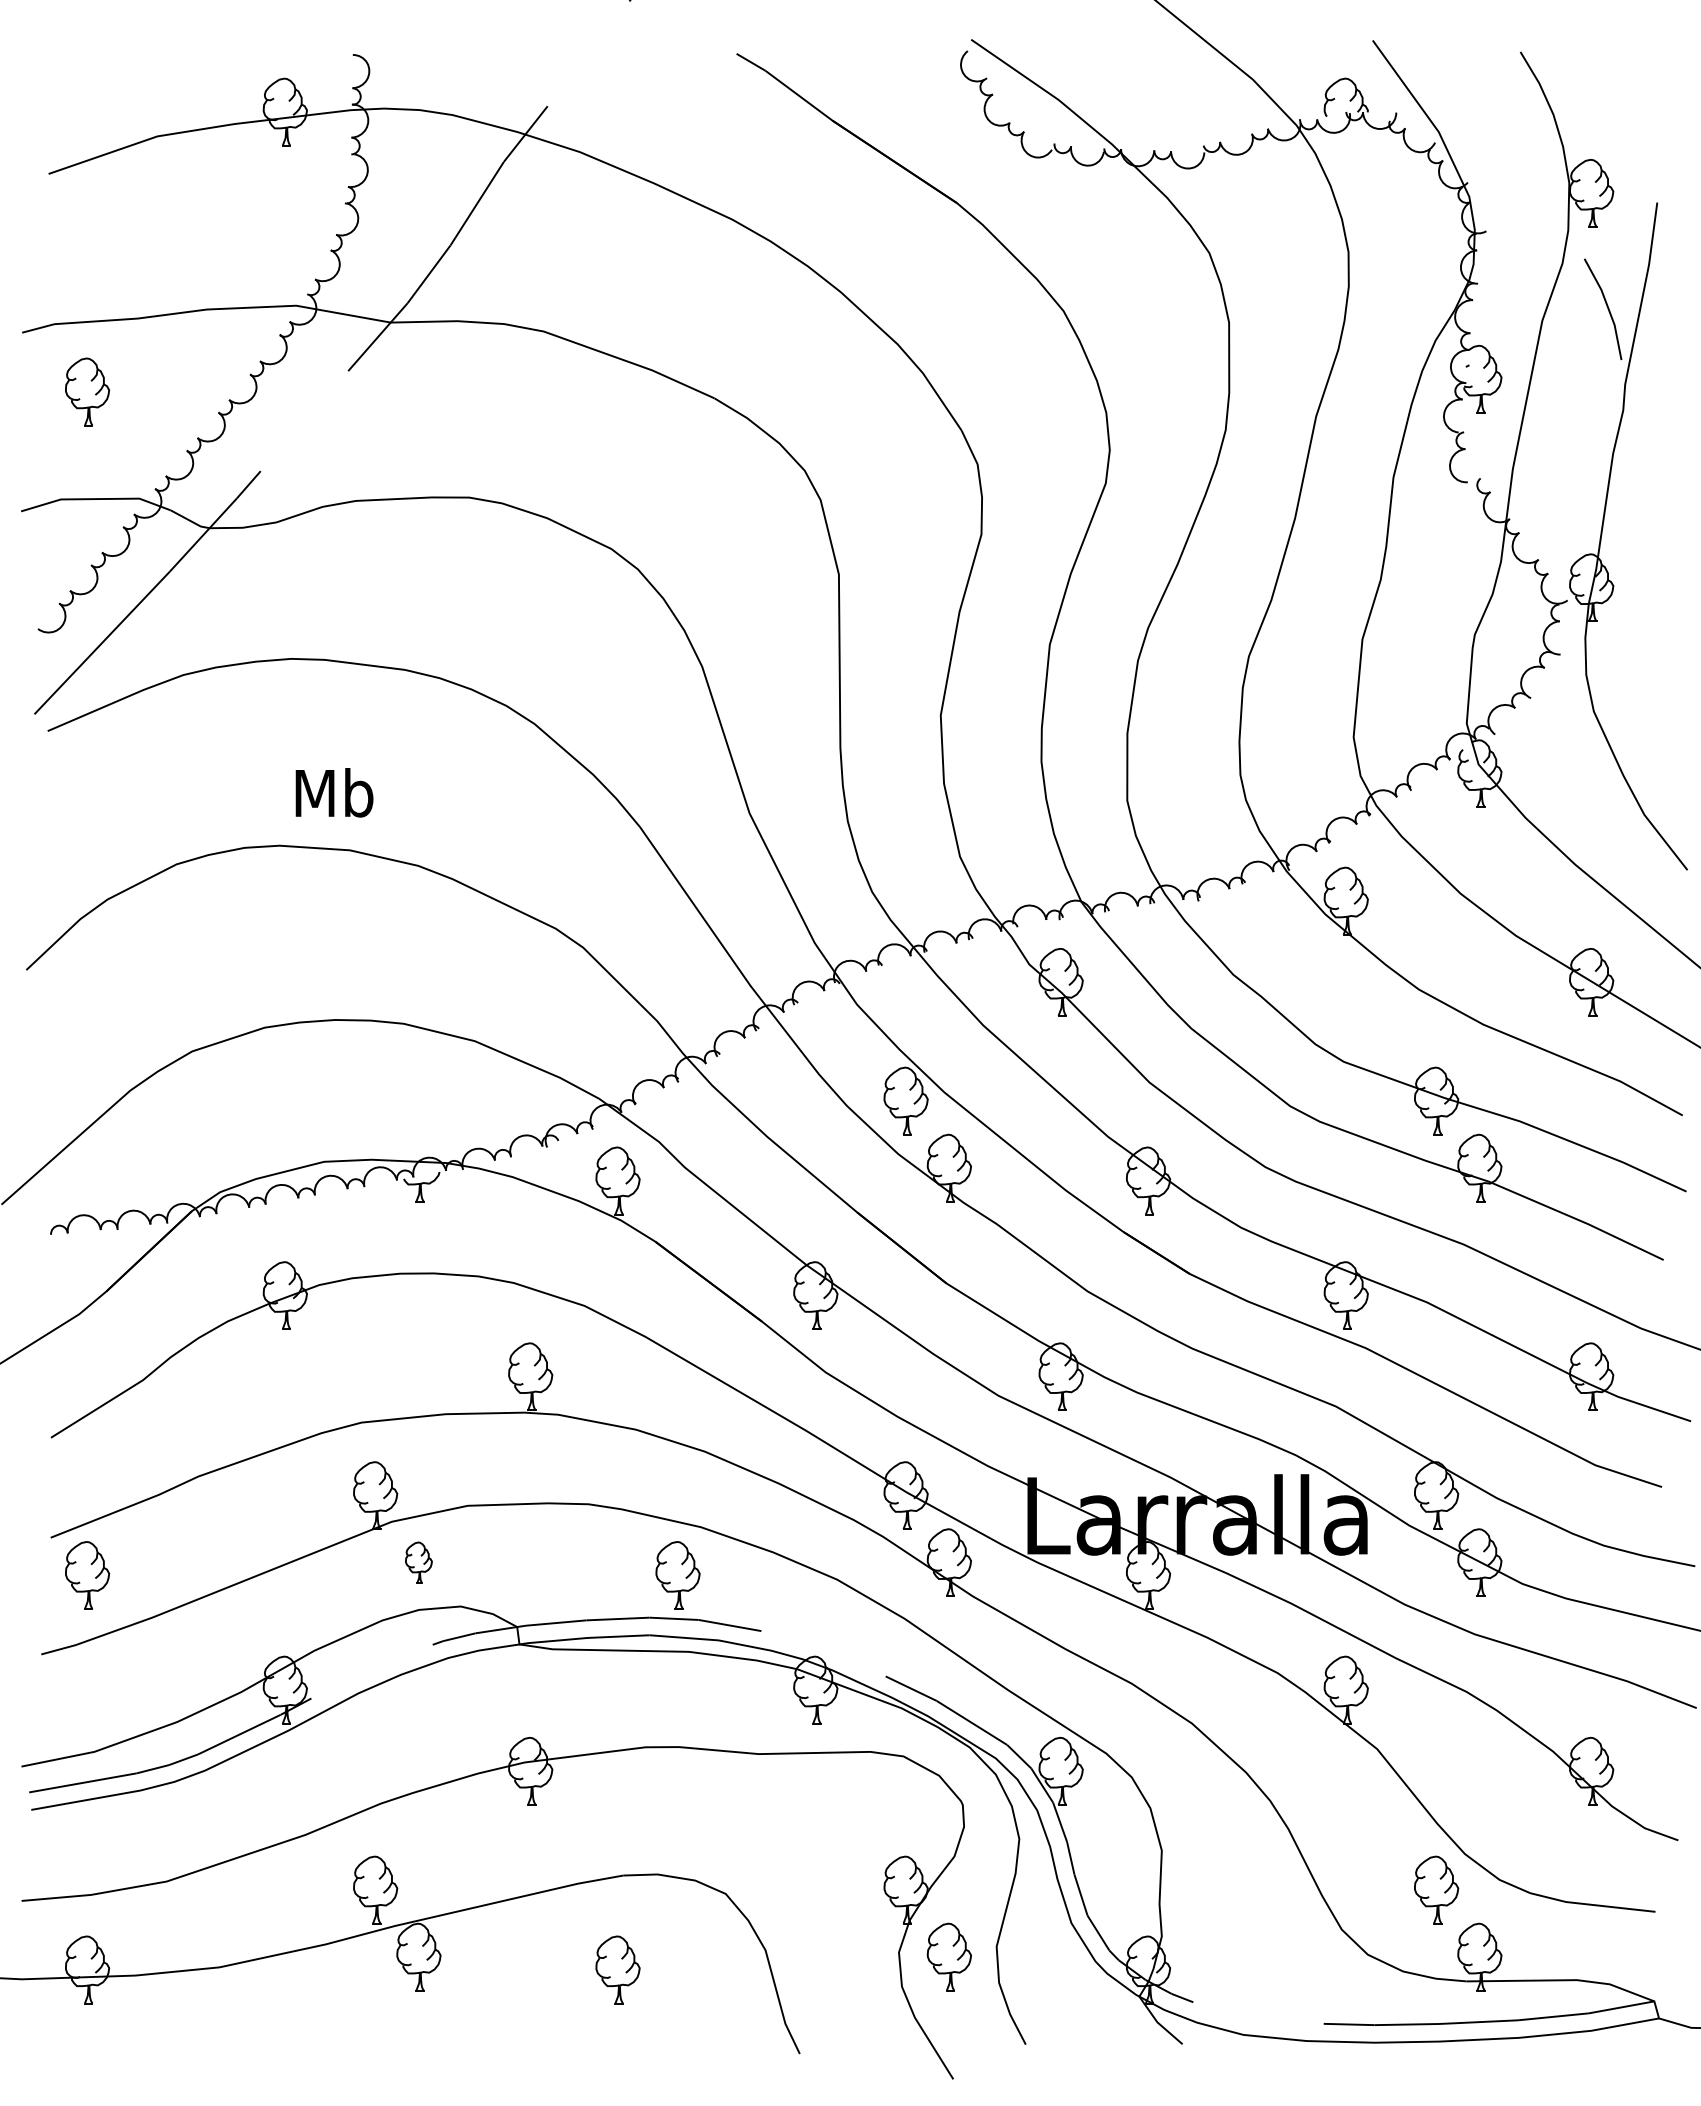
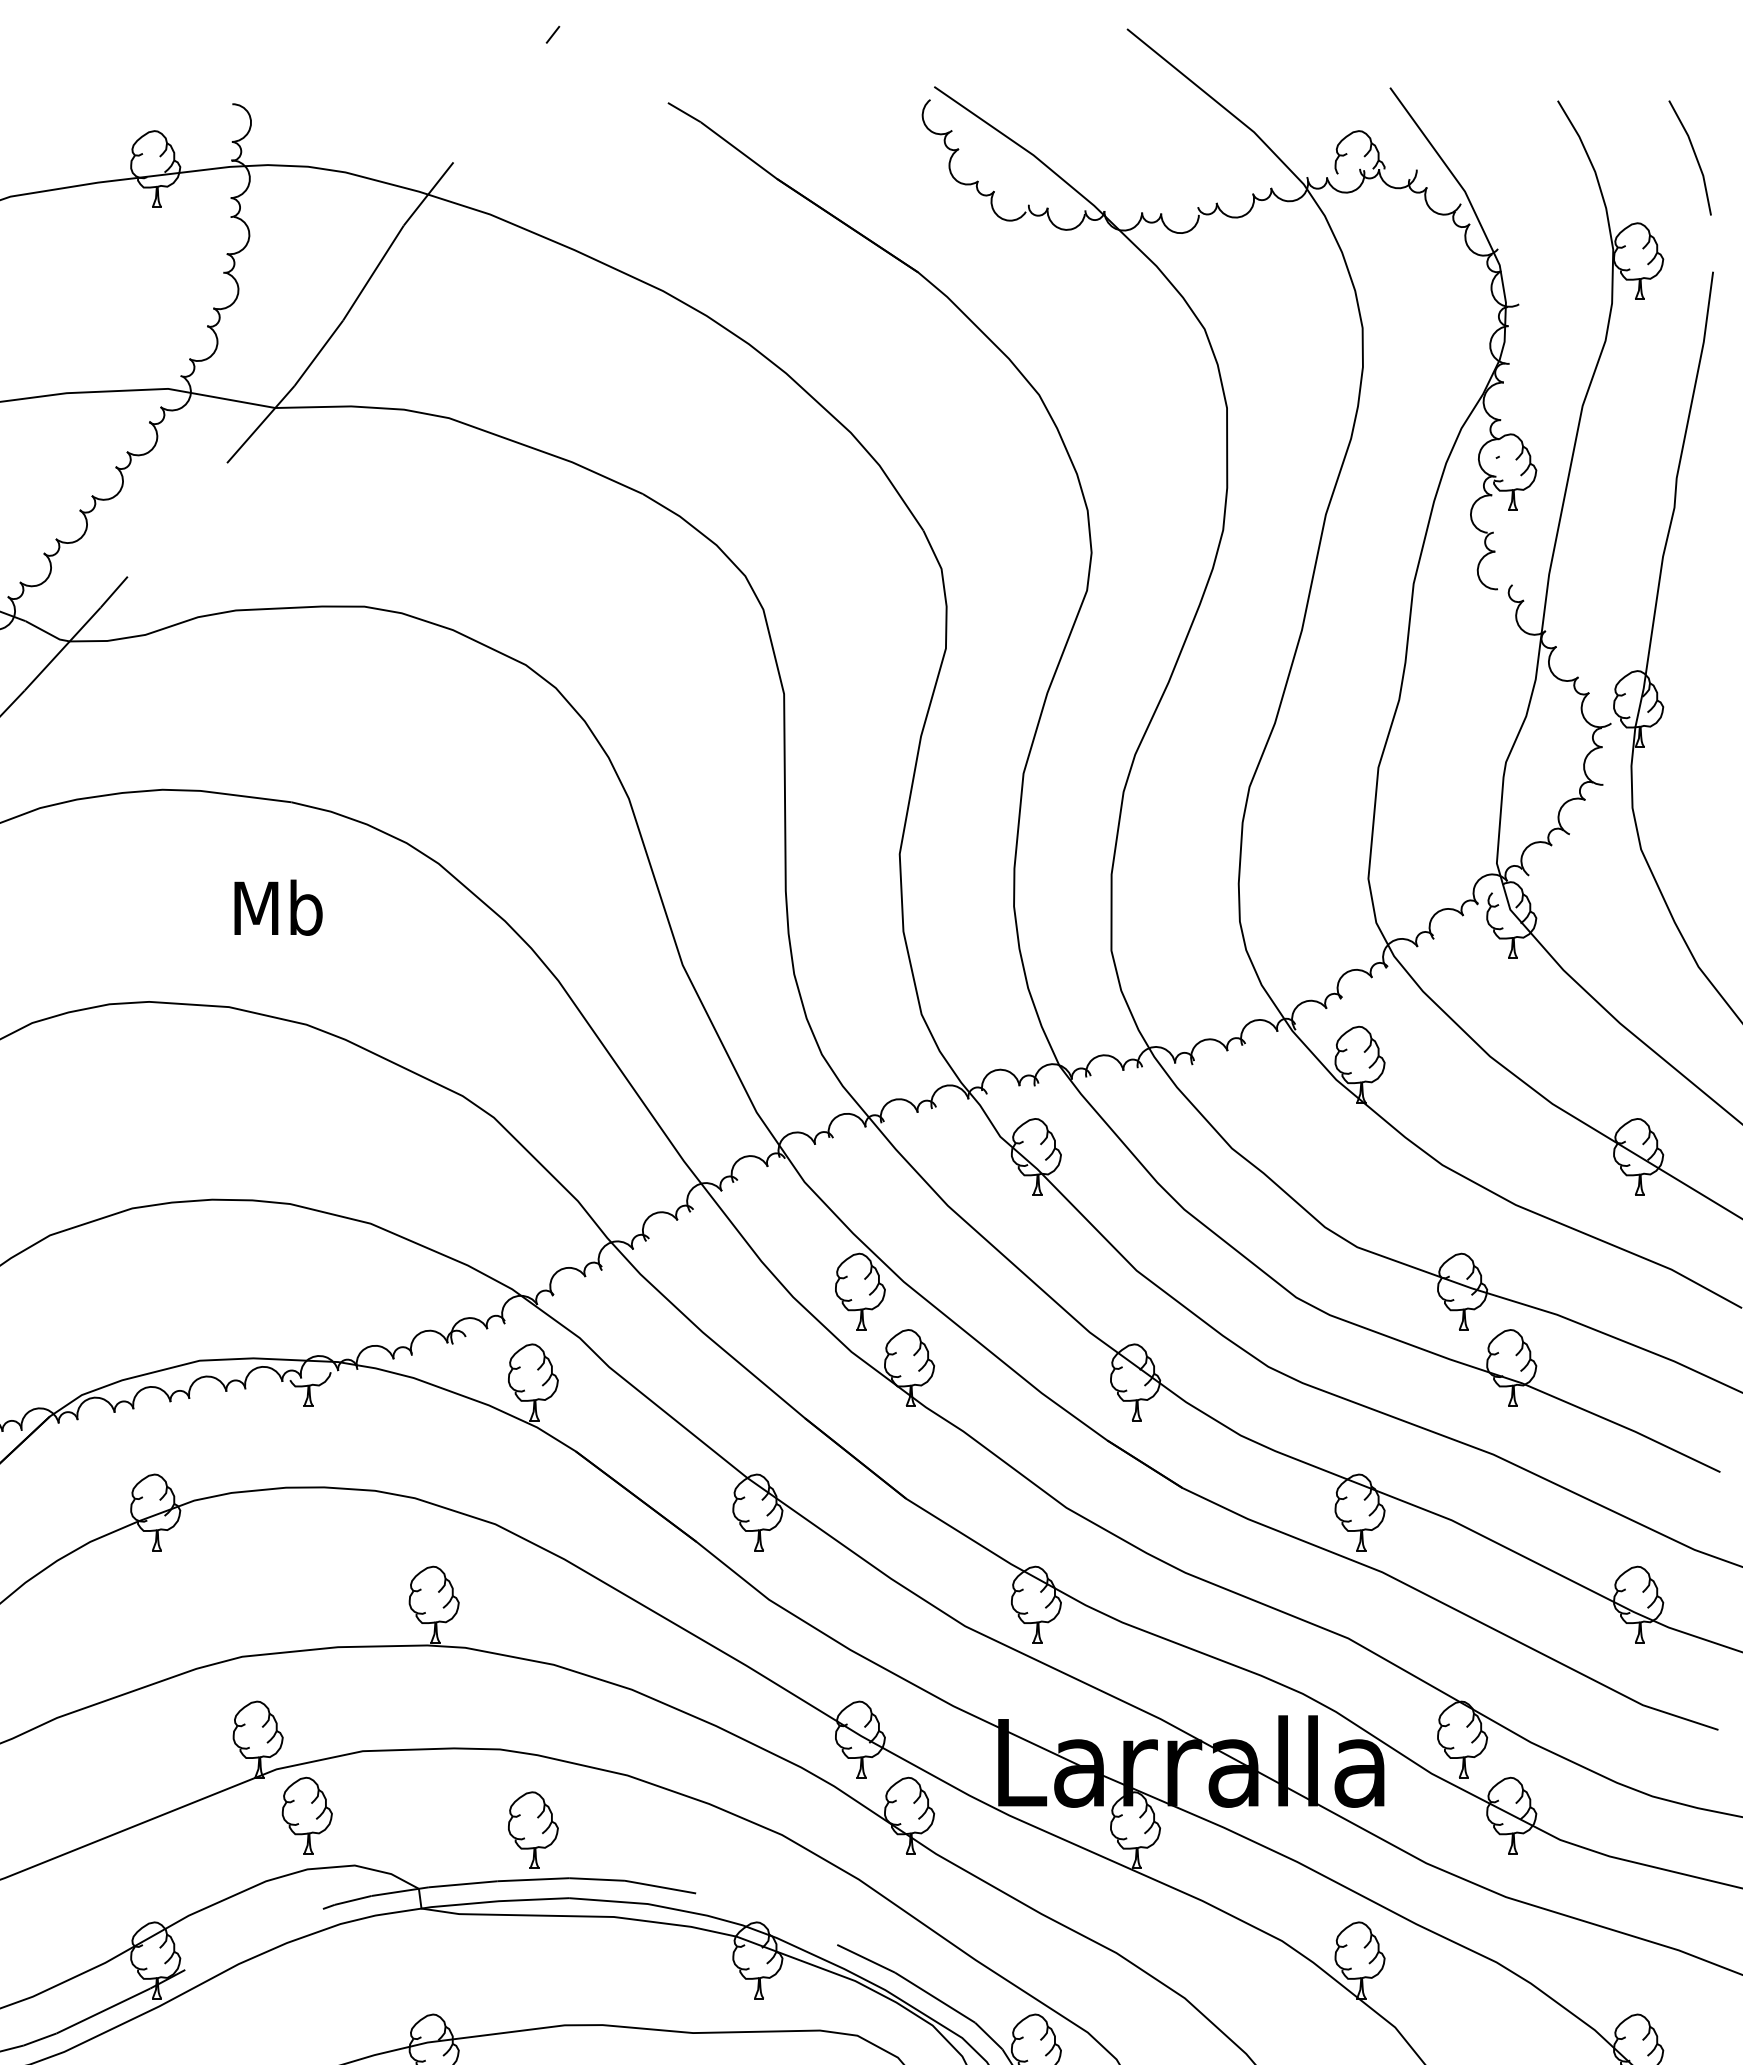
line: (1606, 306) -> (1694, 154), moved
text: (334, 792) -> (278, 907), moved
part: (418, 1562) -> (306, 1815), size x1.67
part: (677, 1575) -> (532, 1830), moved

